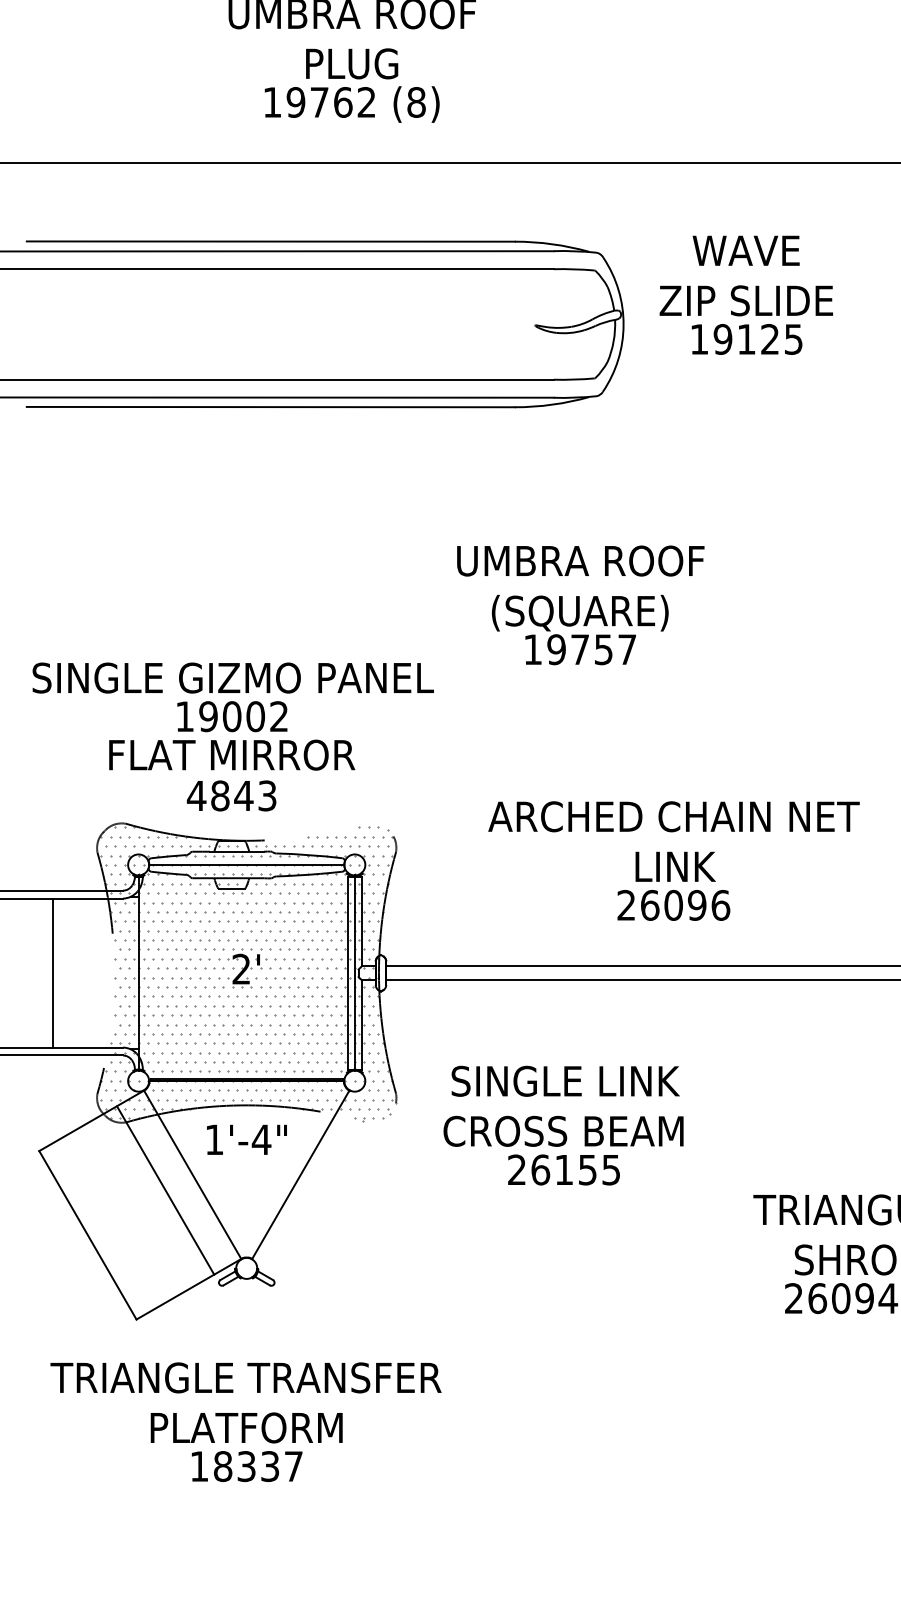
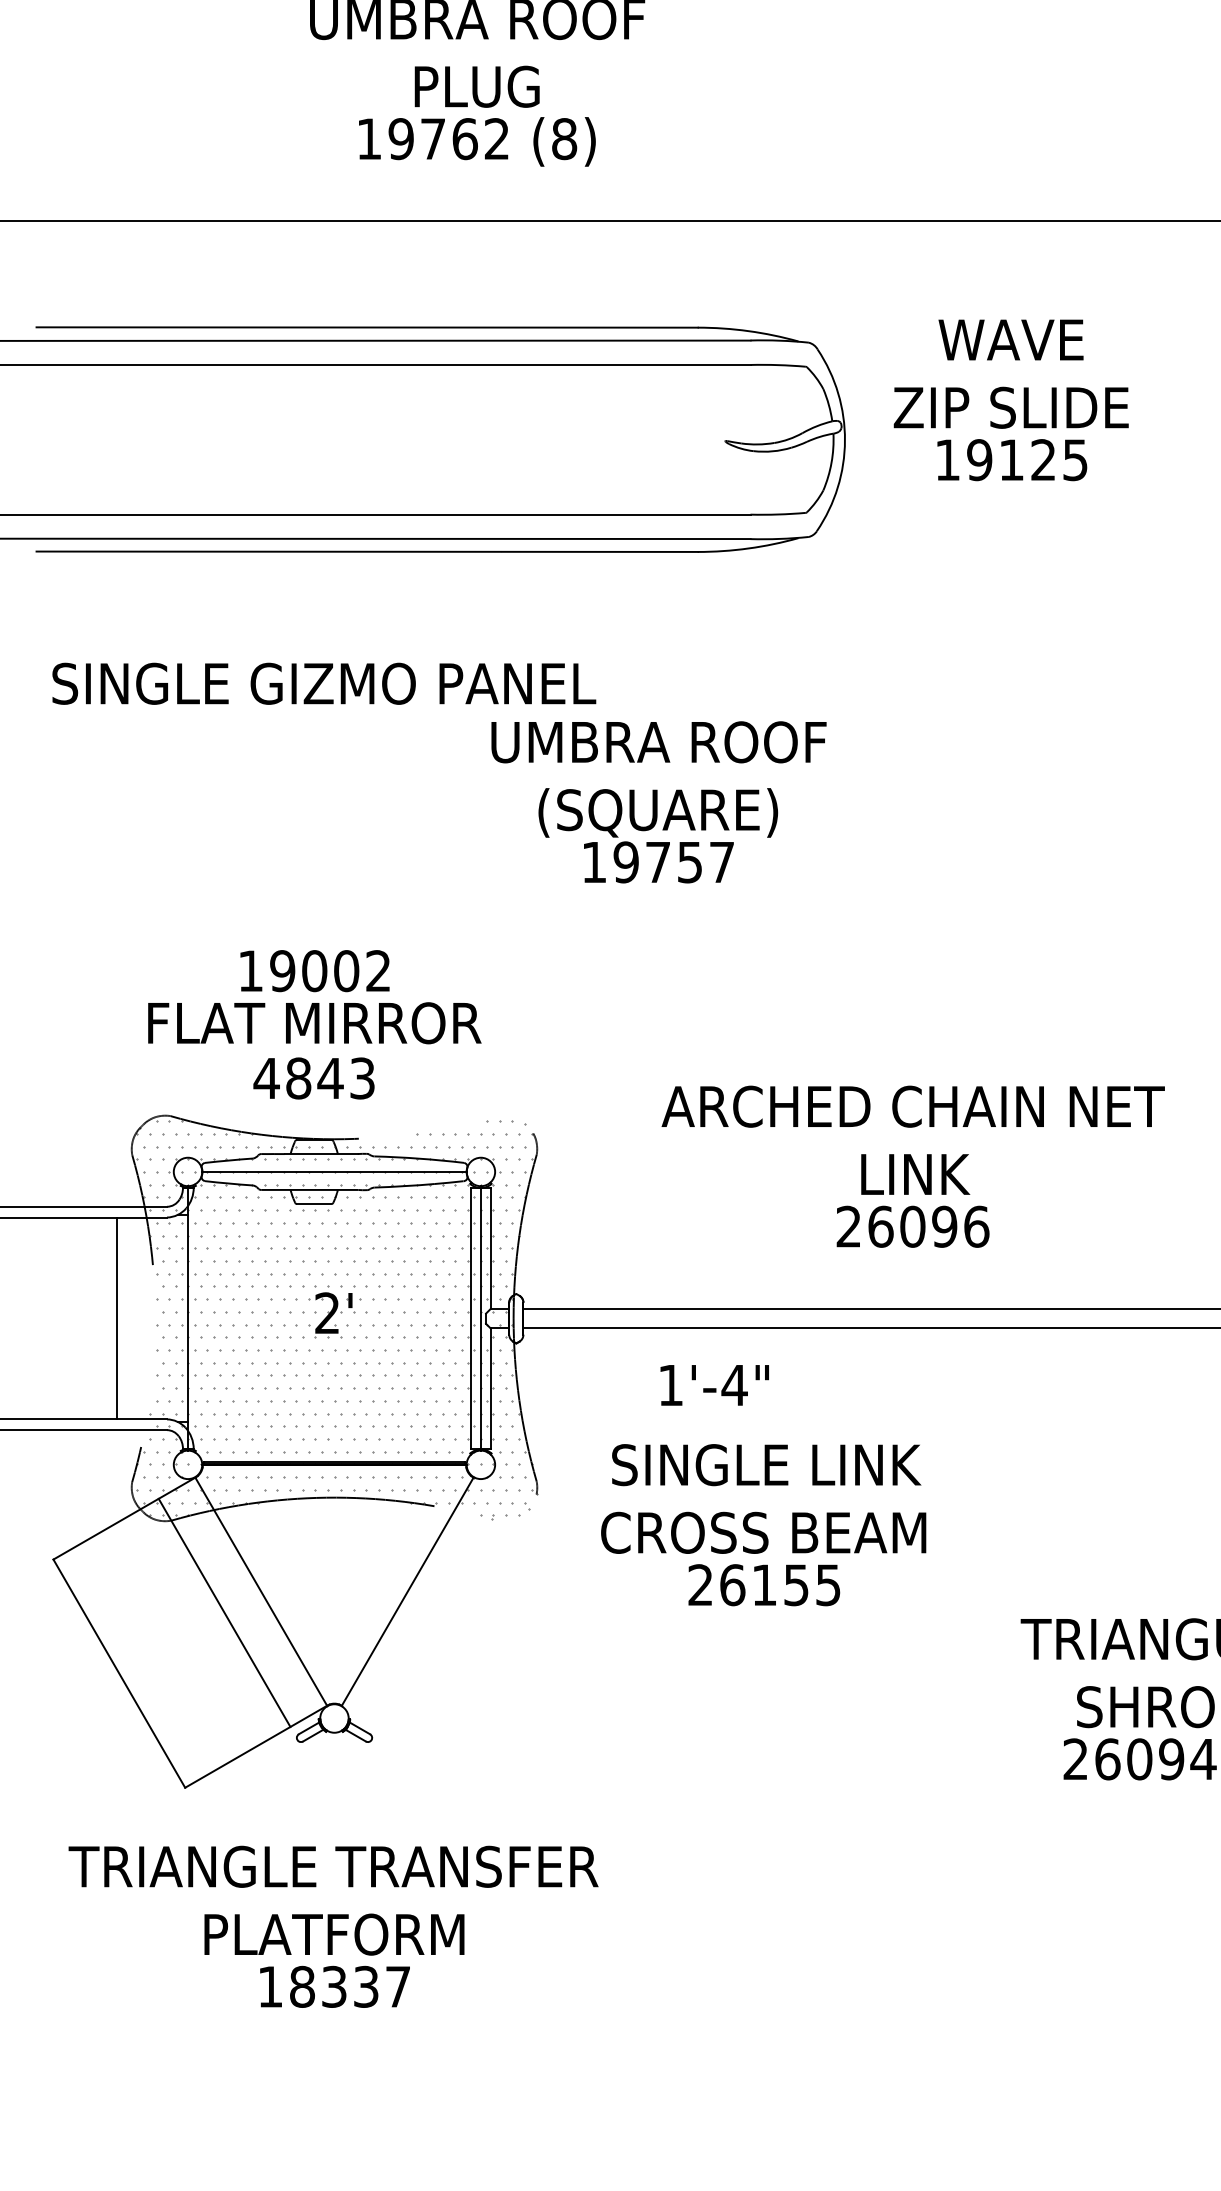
text: (580, 605) -> (658, 802), moved
text: (233, 677) -> (324, 683), moved
line: (53, 973) -> (116, 1318), moved
text: (246, 1139) -> (714, 1385), moved

